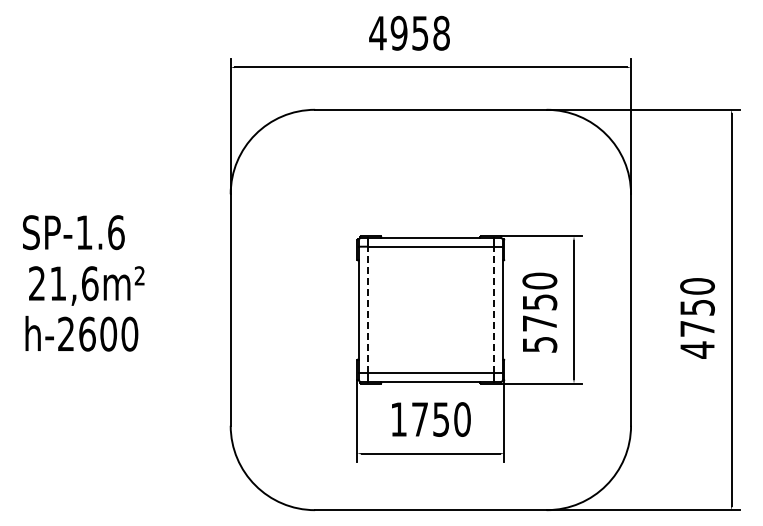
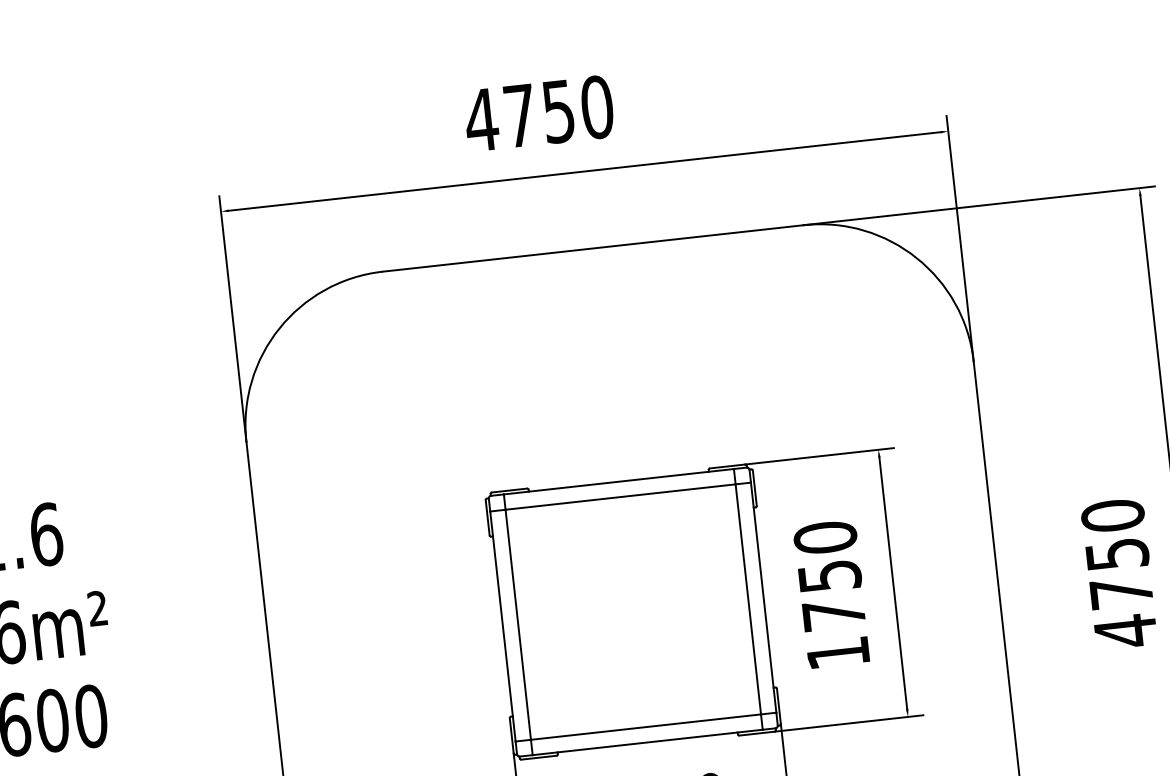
text: (419, 32) -> (556, 110), 4958 -> 4750
line: (367, 309) -> (518, 623), dashed -> solid
line: (494, 309) -> (748, 598), dashed -> solid
text: (540, 344) -> (839, 652), 5750 -> 1750

